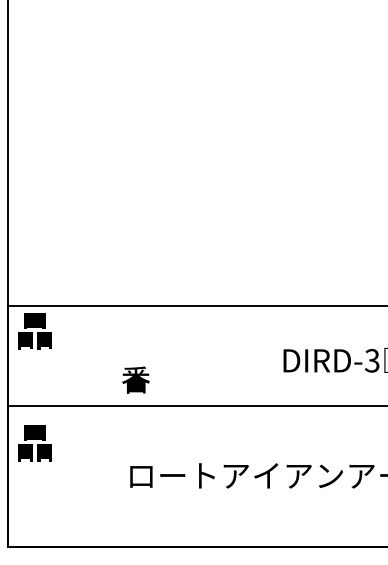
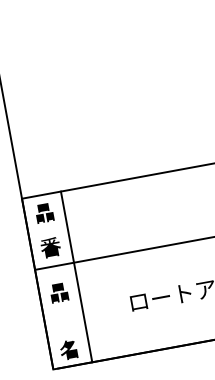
part: (34, 331) -> (44, 213), size x0.71
part: (135, 379) -> (50, 247), moved
line: (62, 426) -> (76, 277), added
part: (34, 443) -> (58, 292), size x0.71
part: (33, 523) -> (68, 349), added

